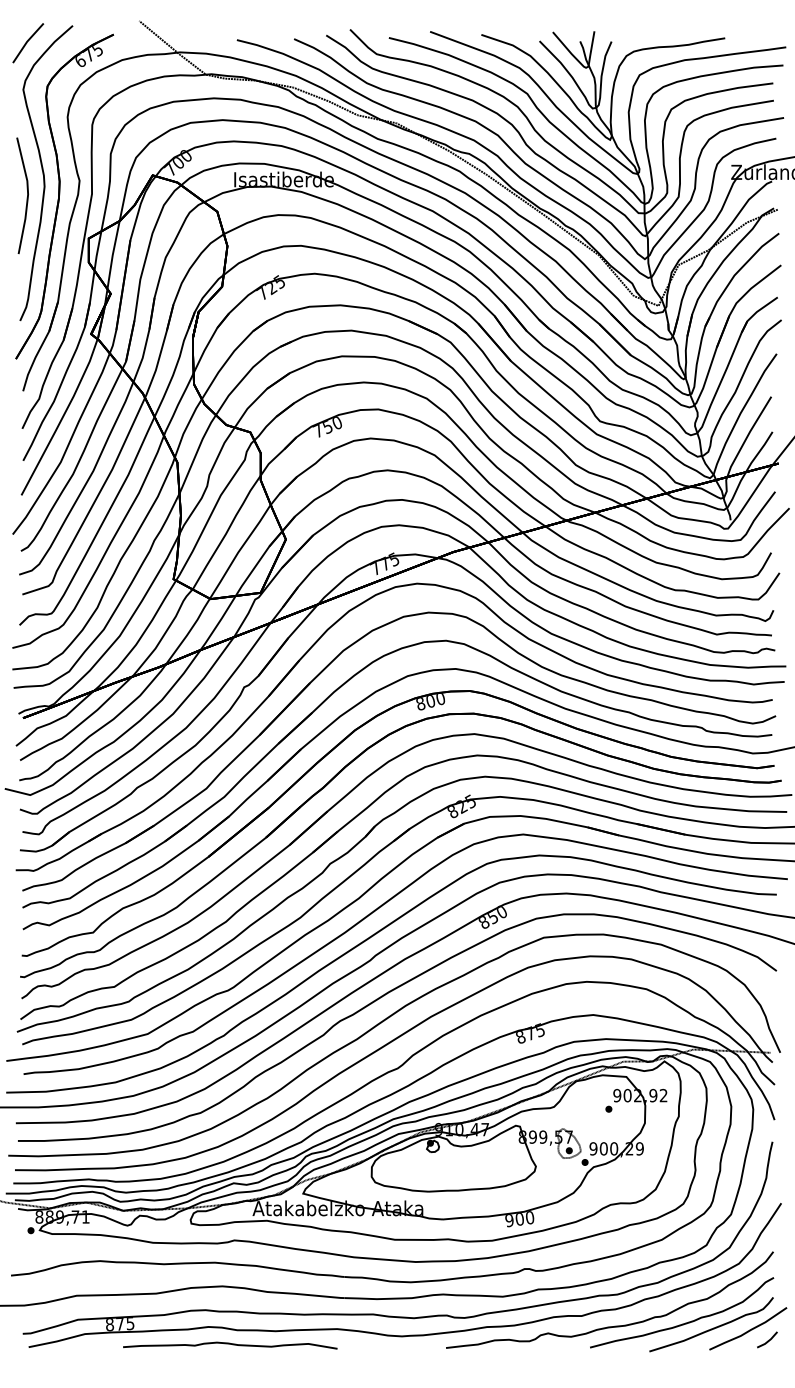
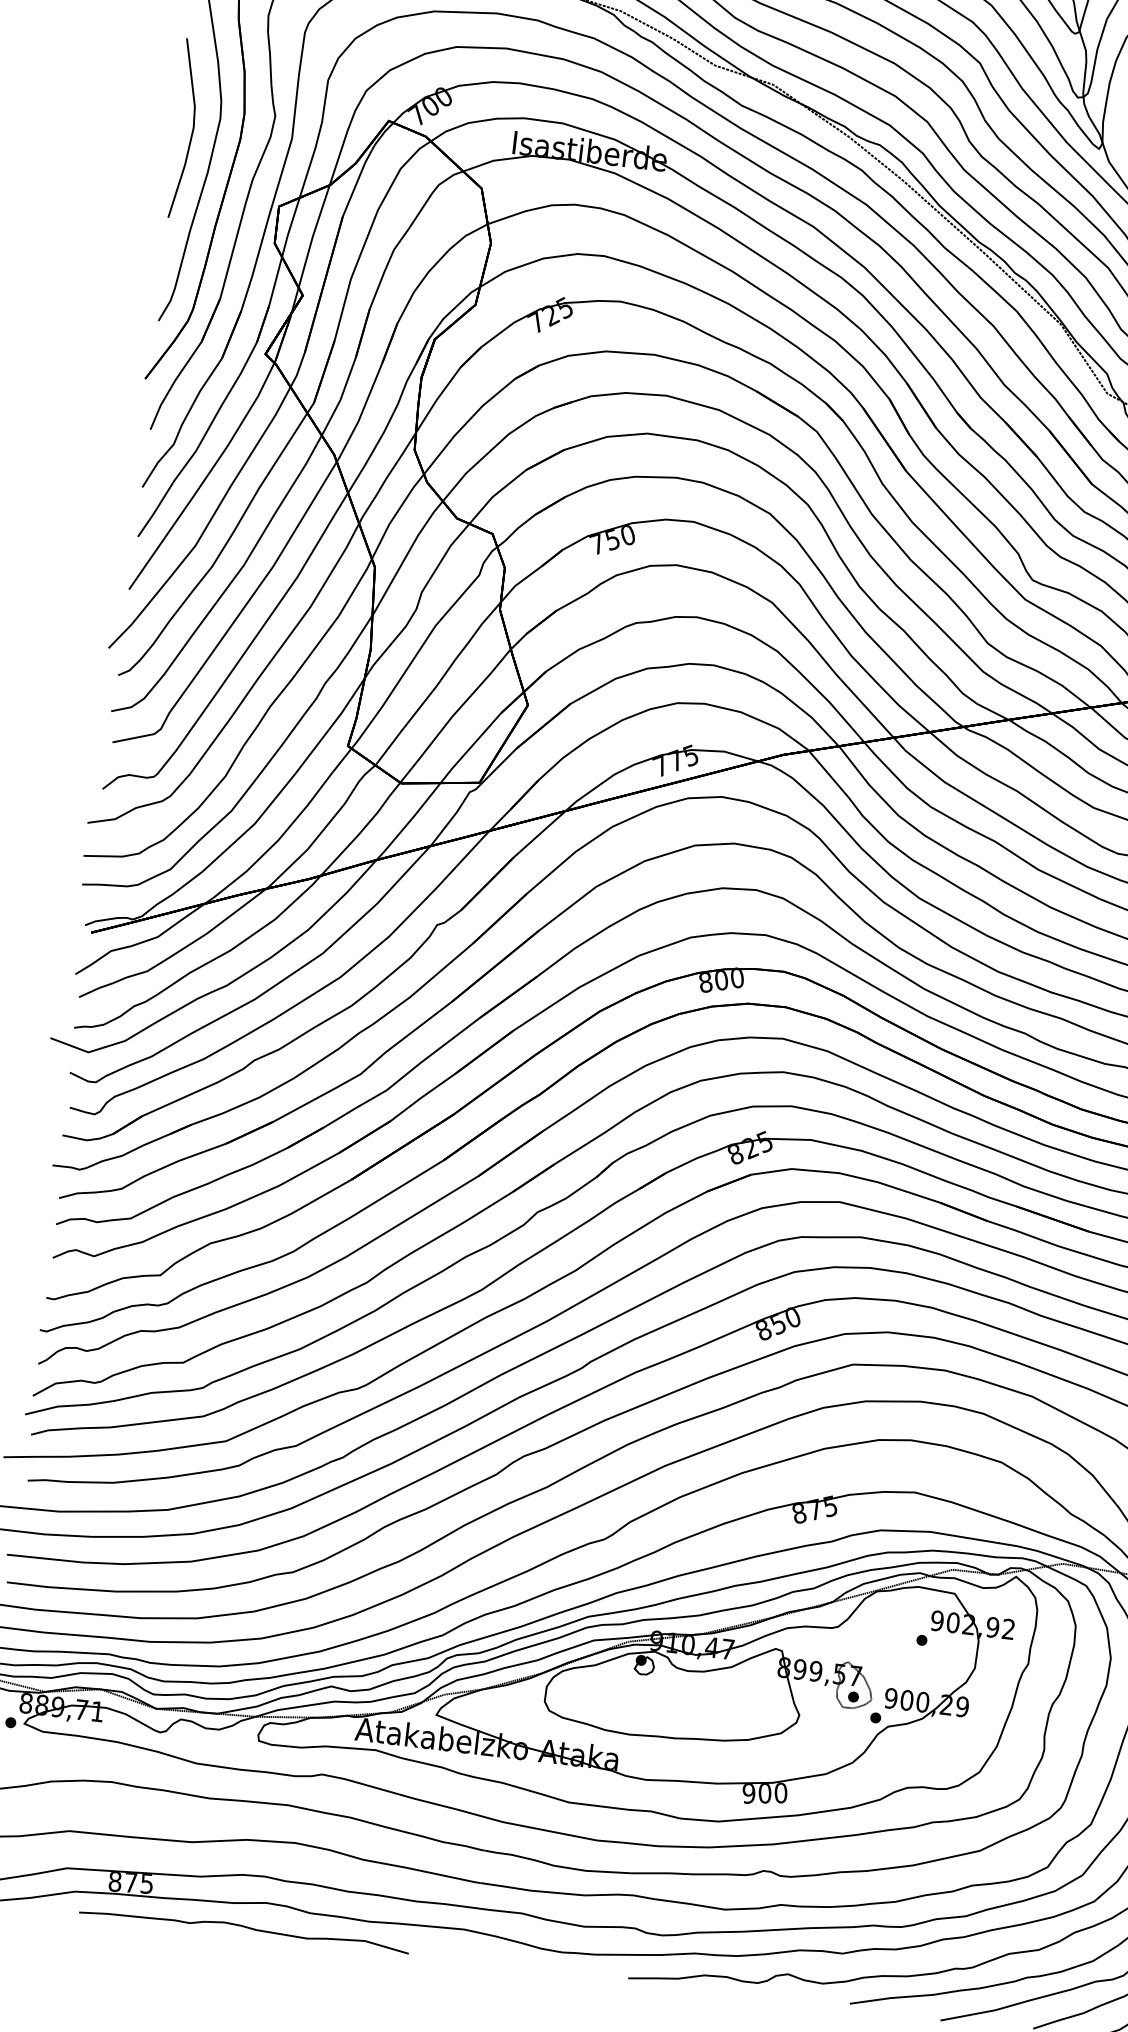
curve: (230, 1344) -> (244, 1927), moved

